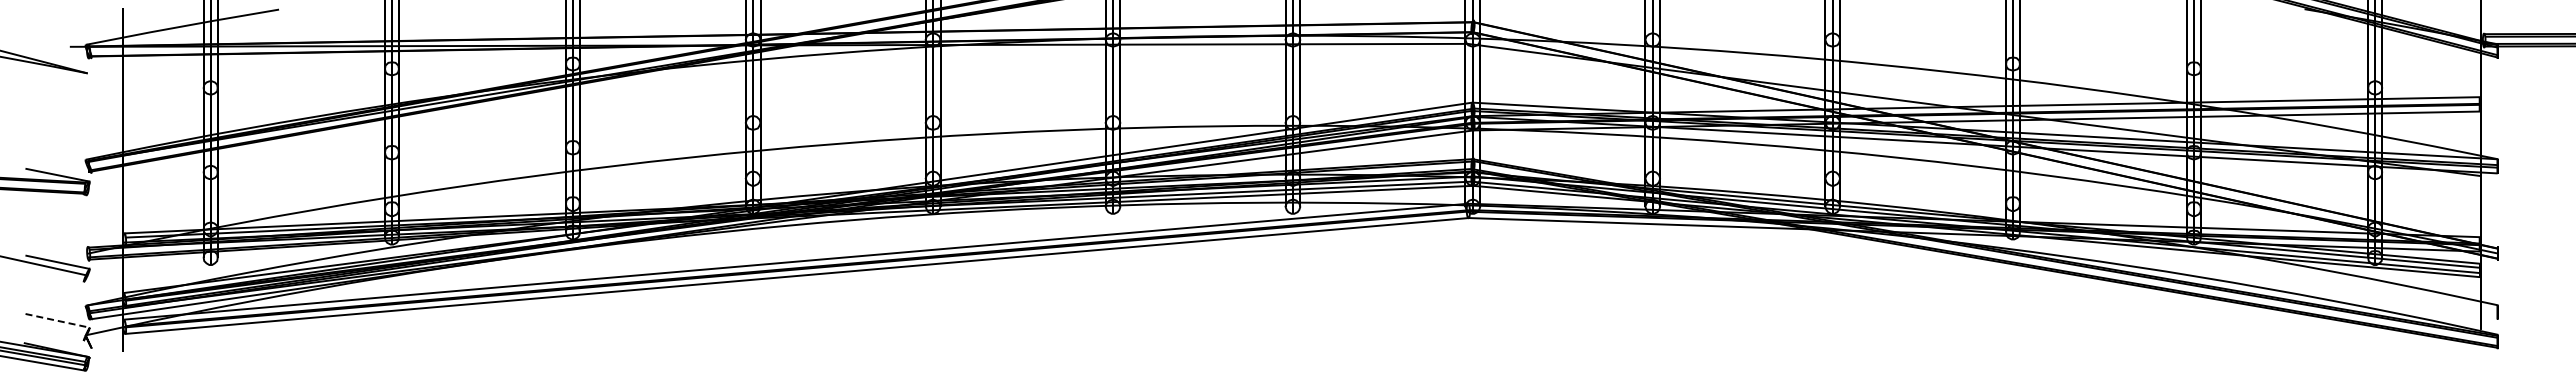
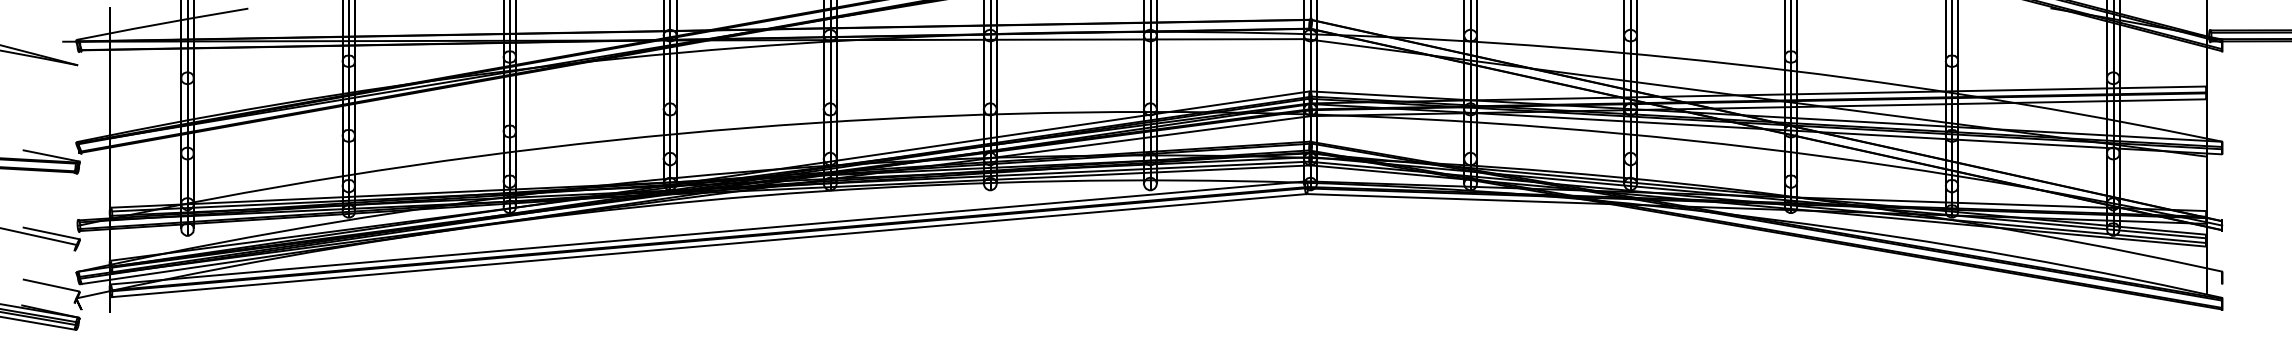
line: (57, 320) -> (51, 285), dashed -> solid

